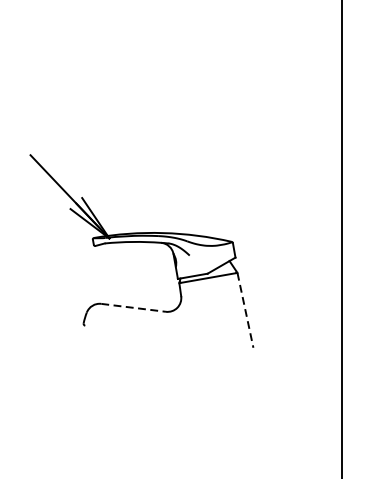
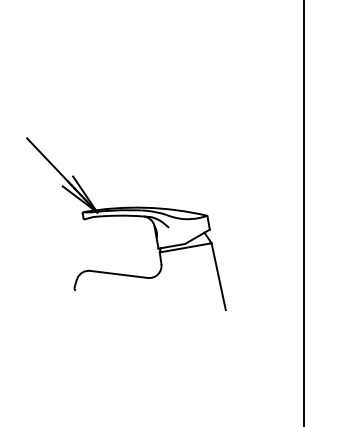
line: (134, 307) -> (119, 274), dashed -> solid
line: (245, 311) -> (218, 277), dashed -> solid

